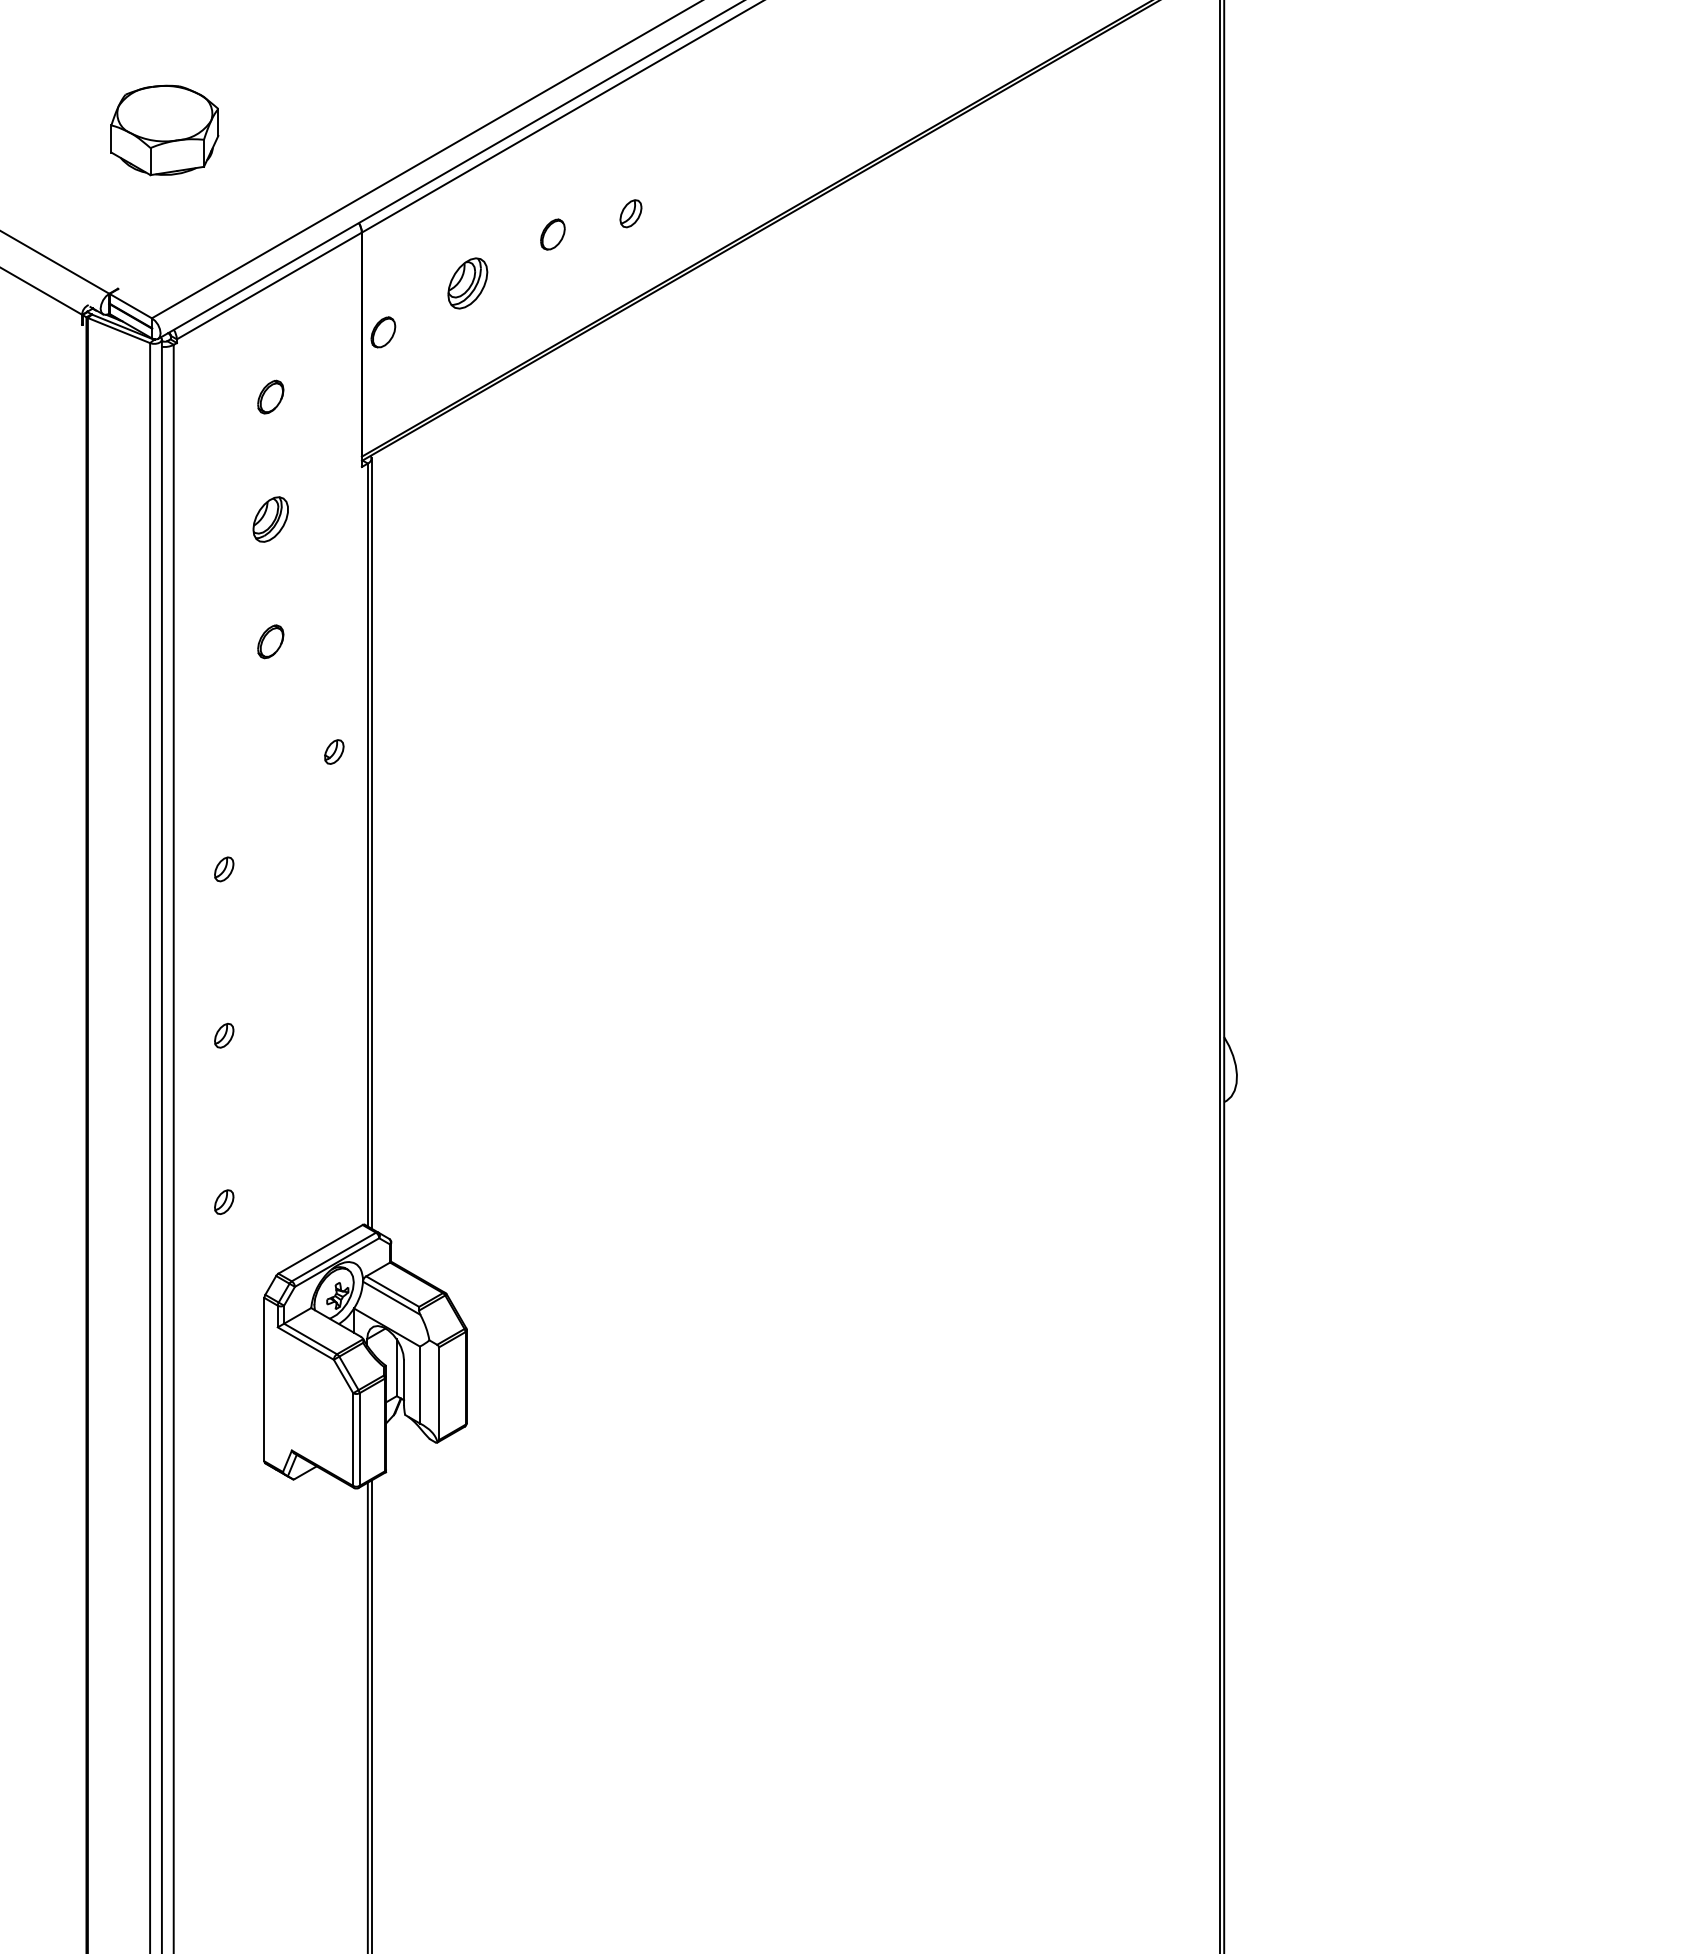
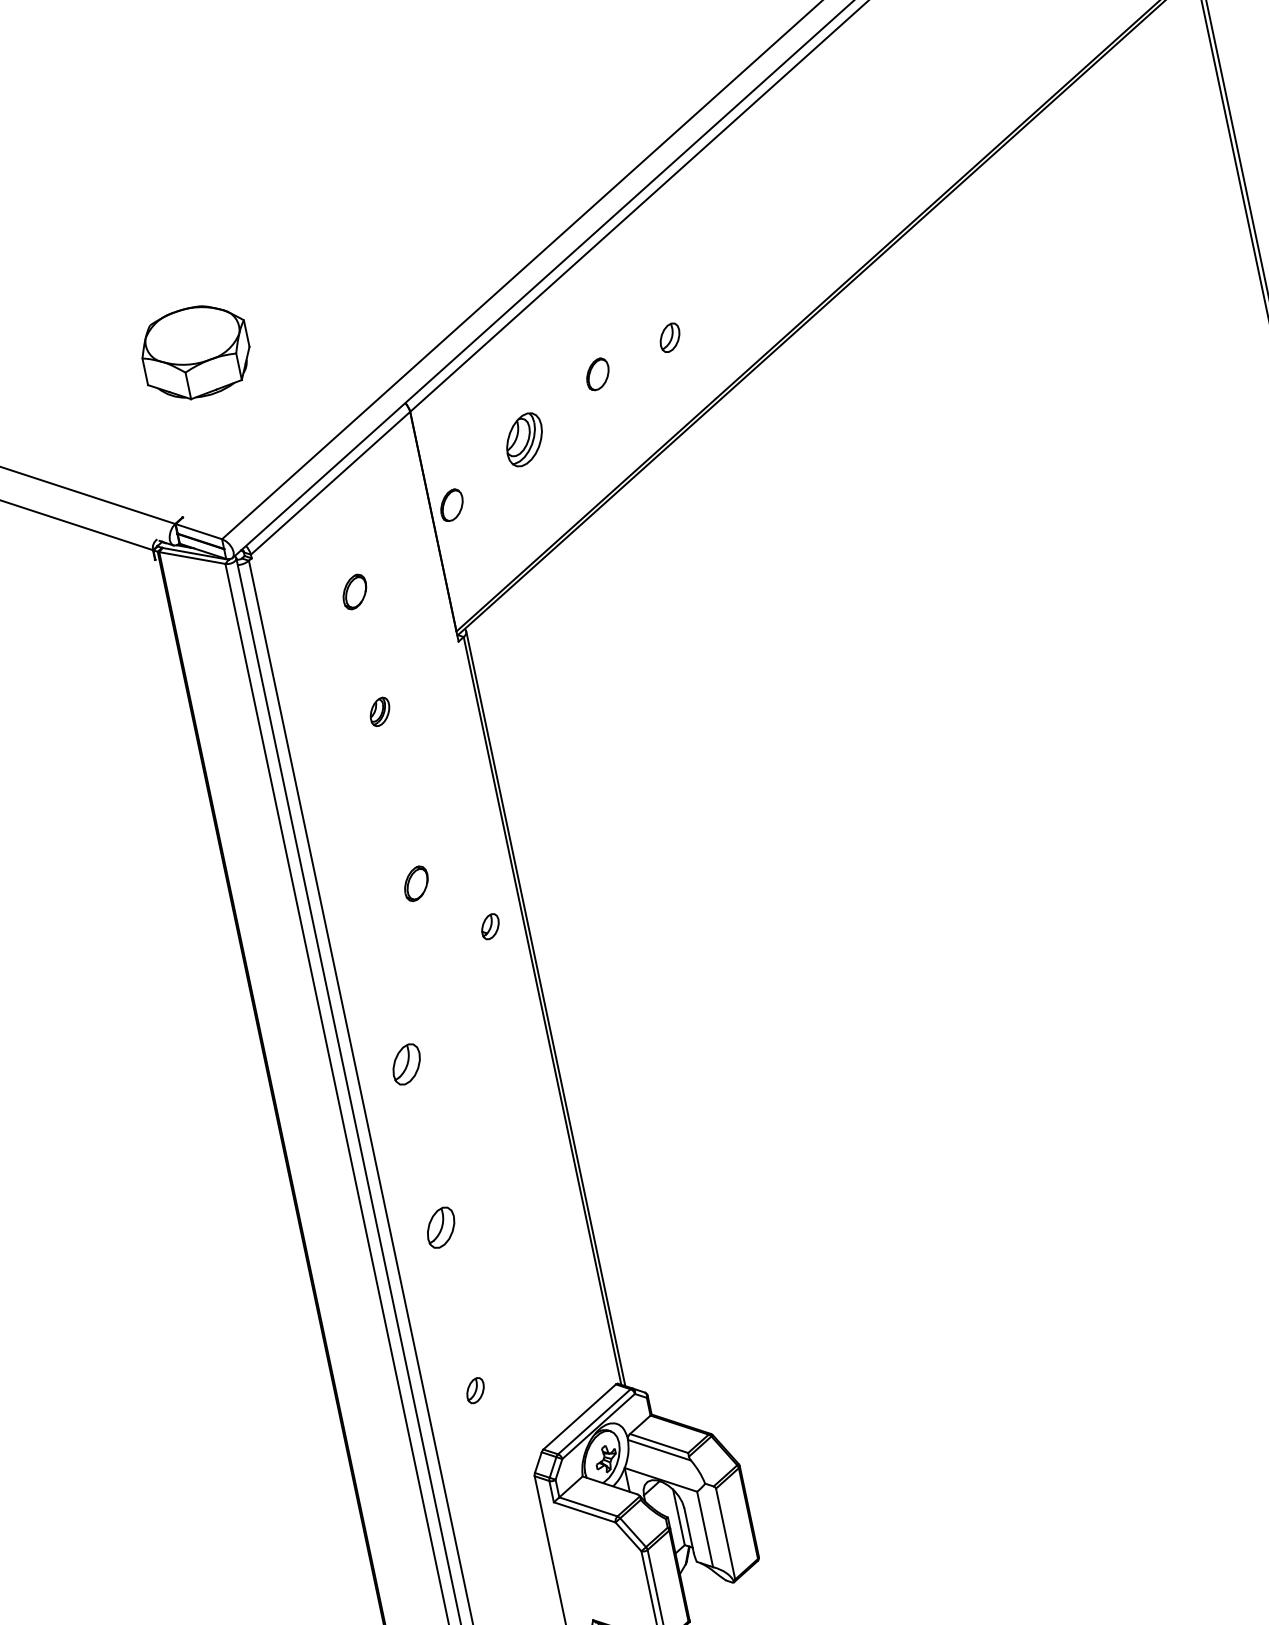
part: (270, 519) -> (379, 711), size x0.6
part: (270, 641) -> (416, 883), moved
part: (224, 869) -> (407, 1064), size x1.6
part: (224, 1035) -> (441, 1227), size x1.6

